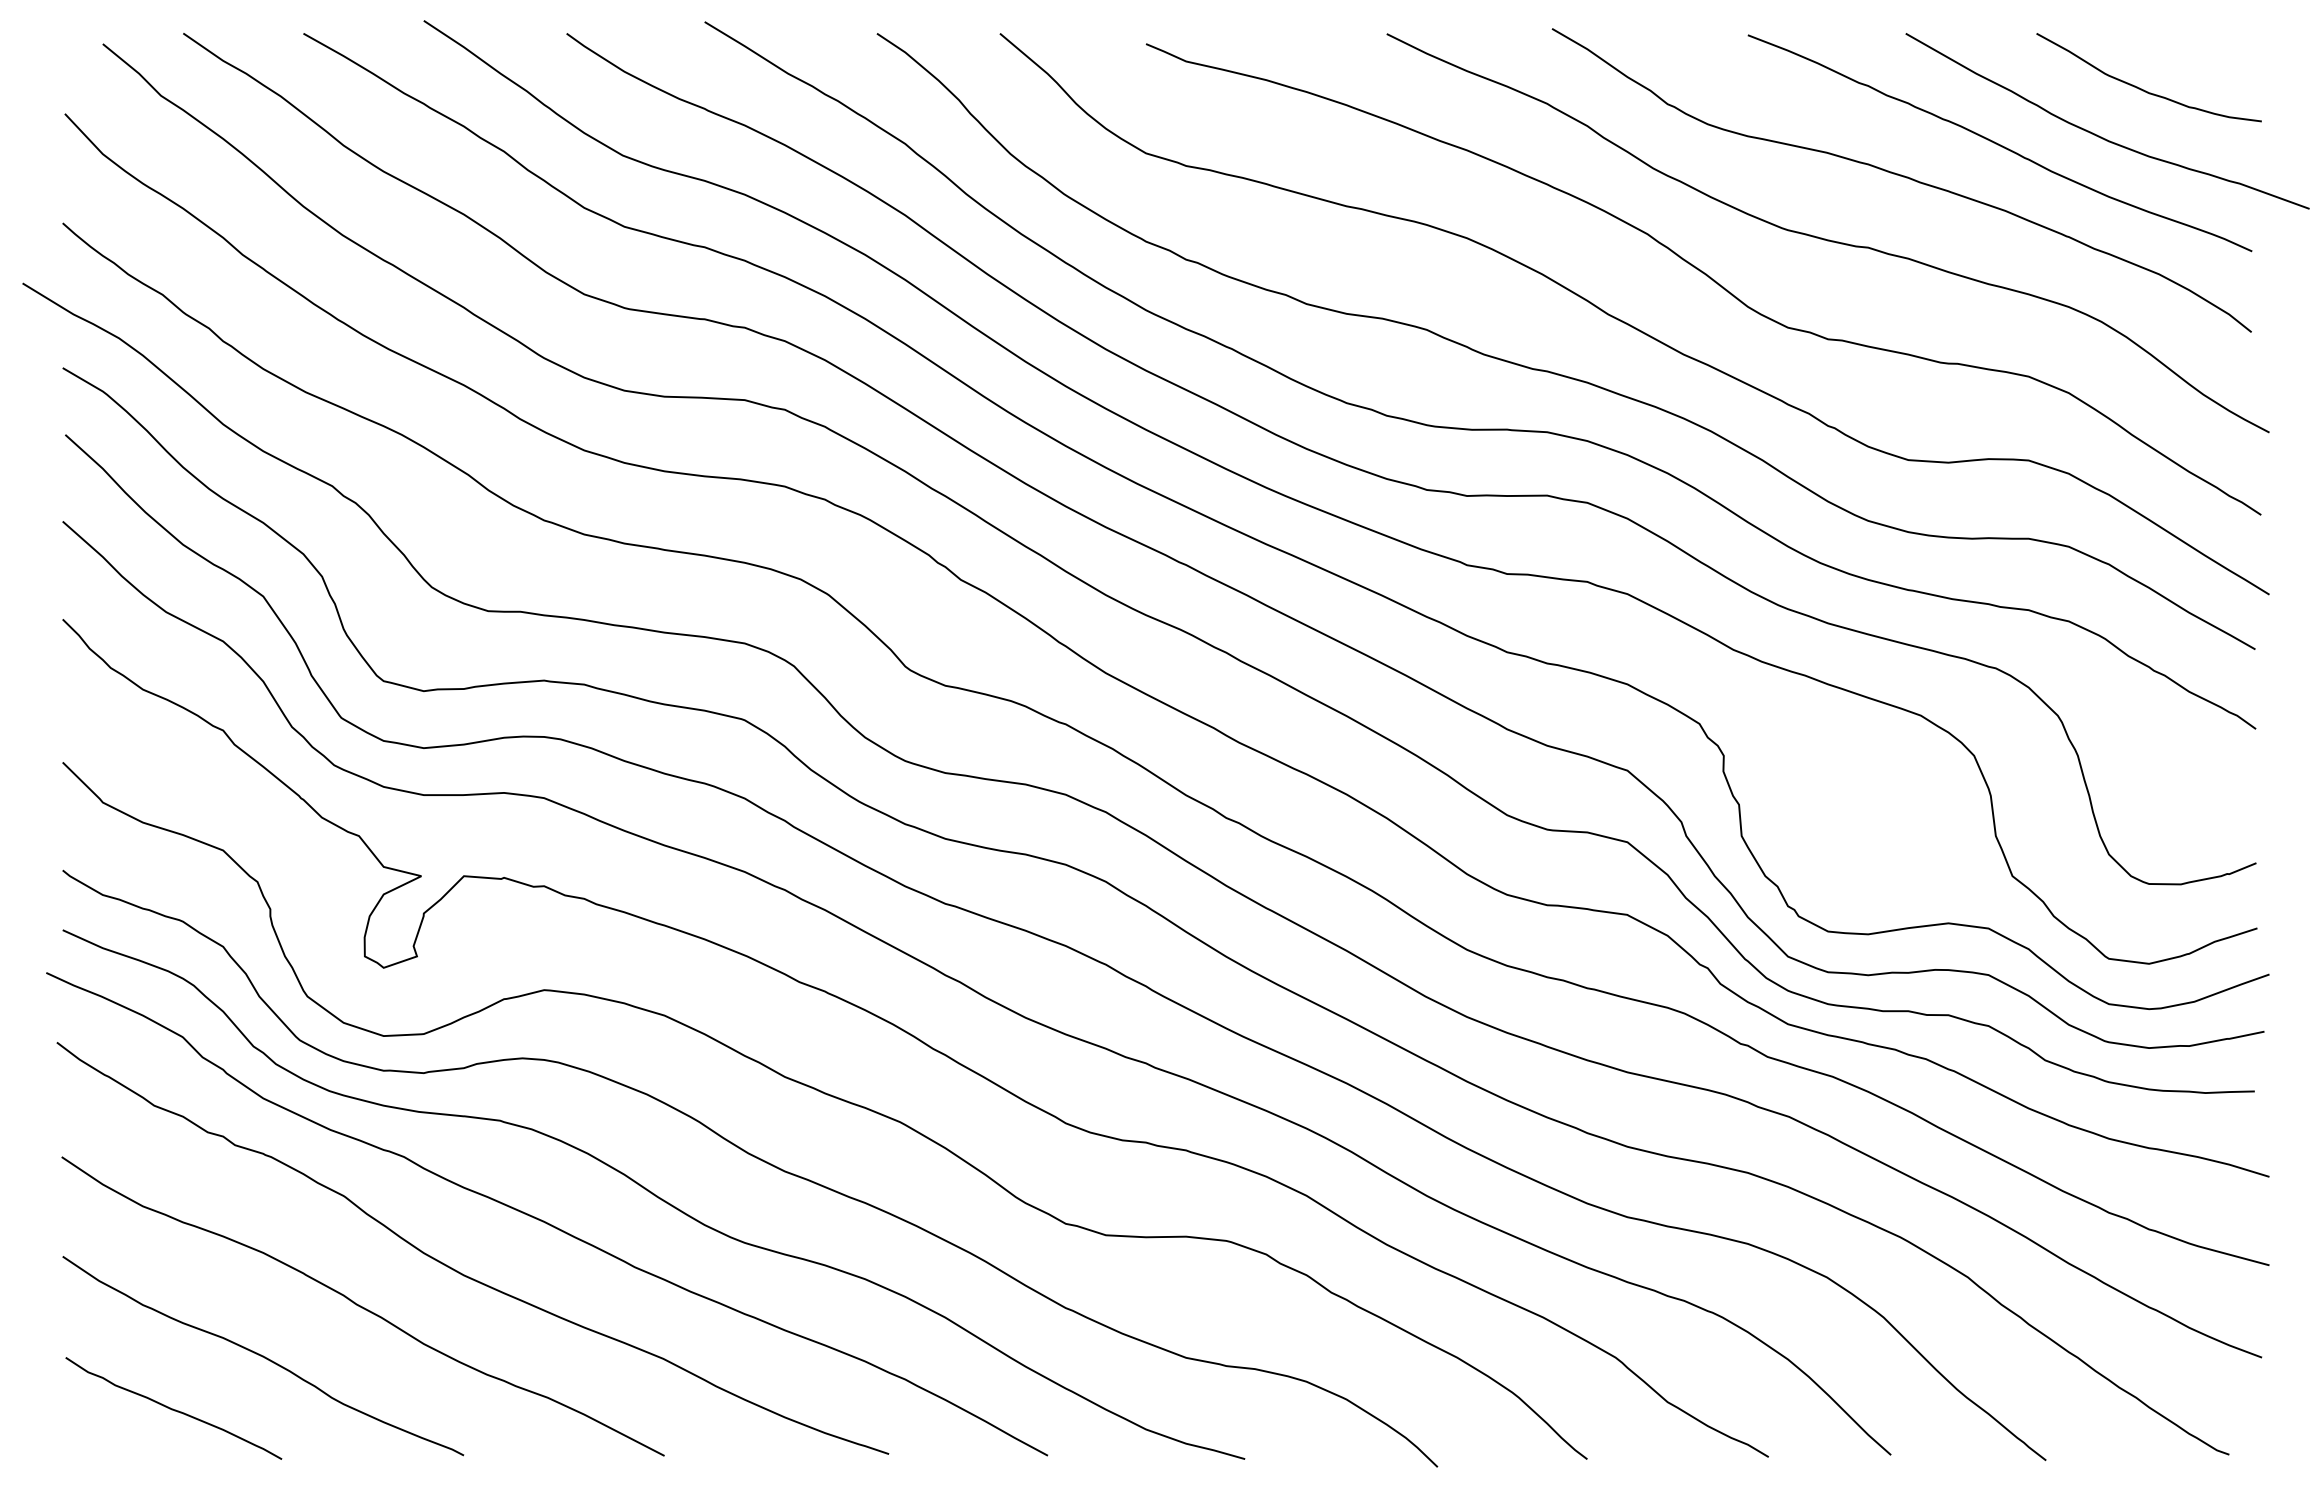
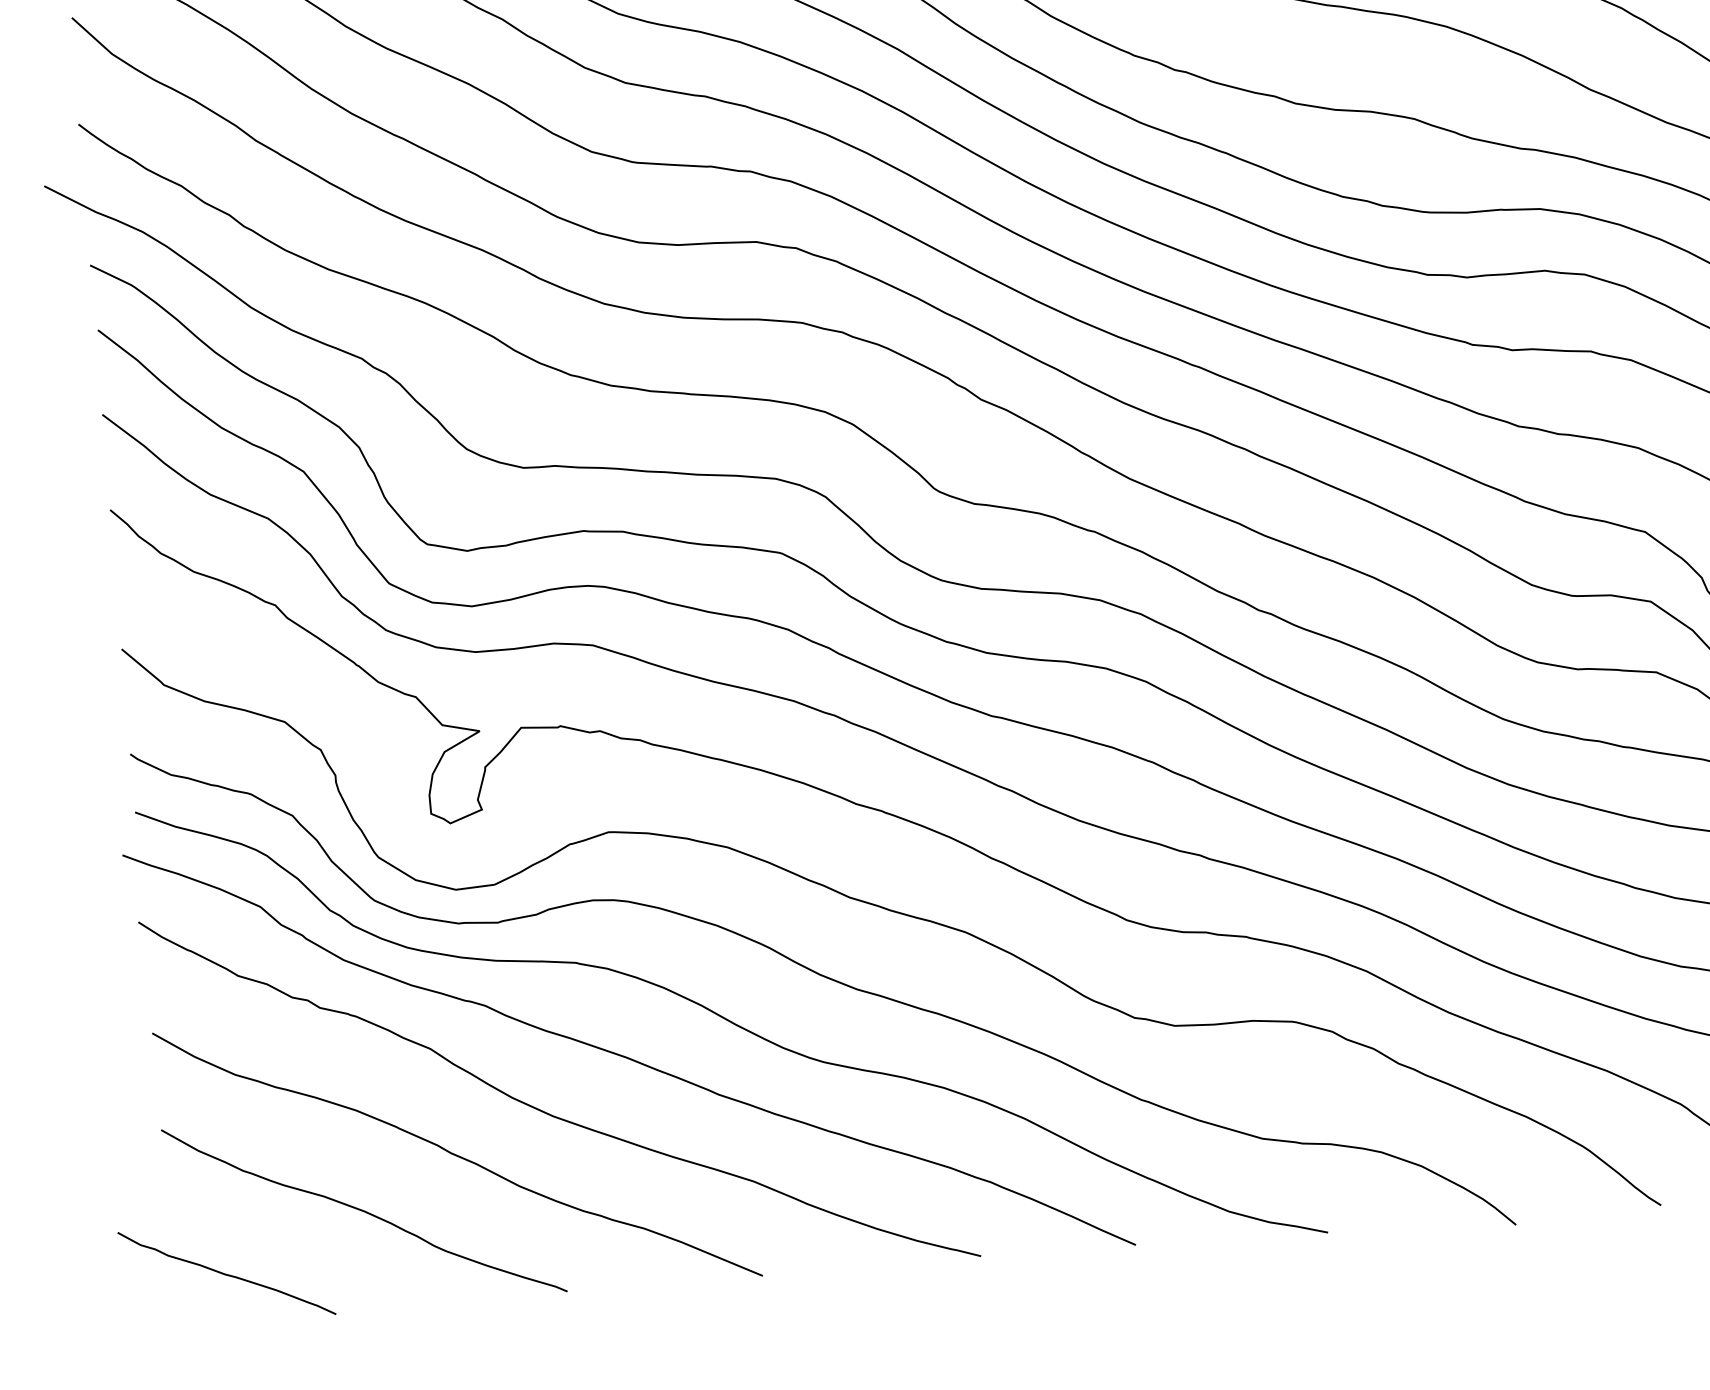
curve: (173, 1408) -> (226, 1273), moved

